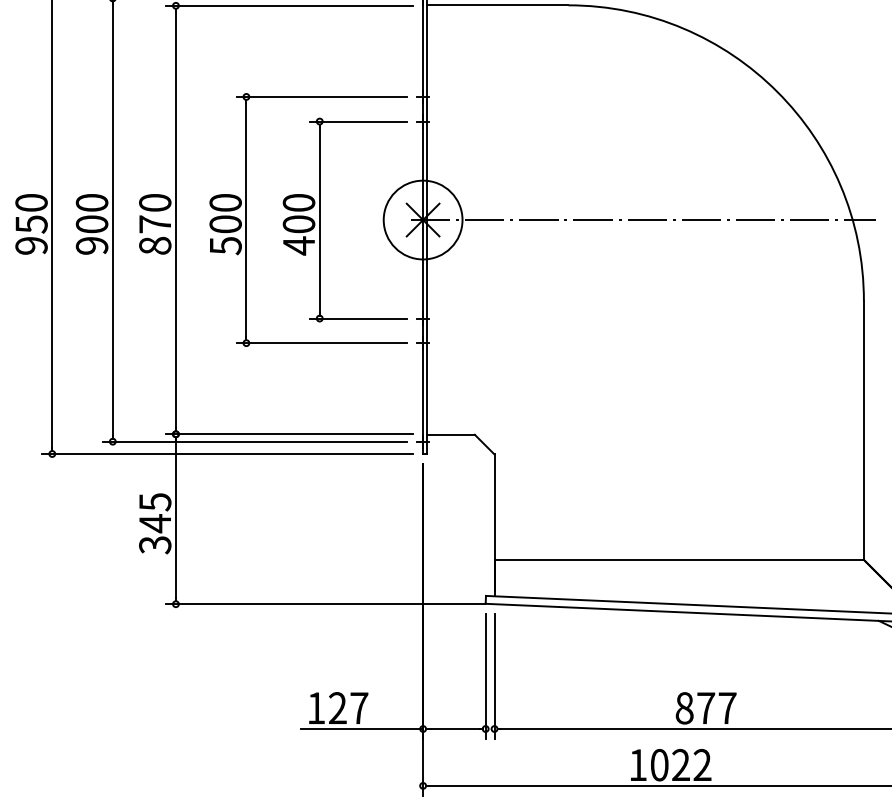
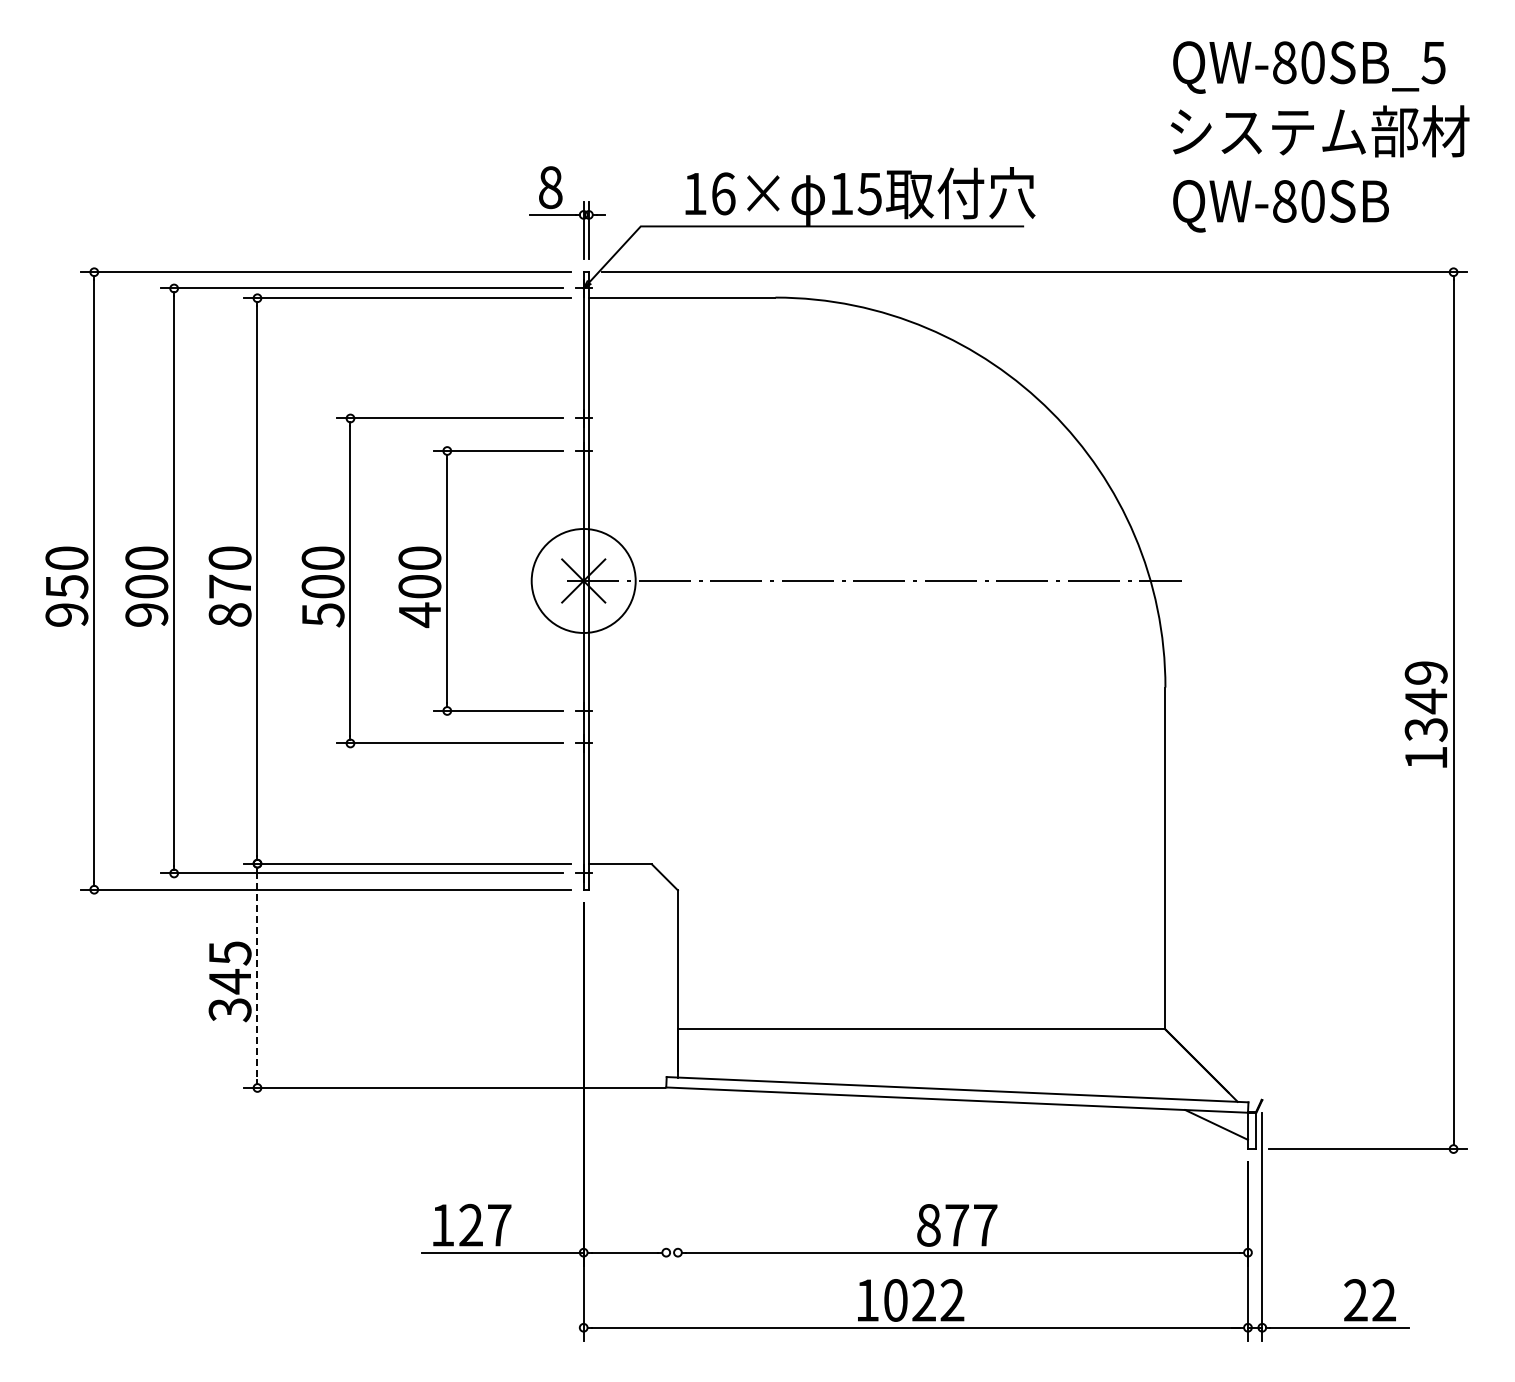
line: (175, 519) -> (257, 976), solid -> dashed
line: (485, 675) -> (666, 1182), removed
line: (494, 675) -> (677, 1182), removed

